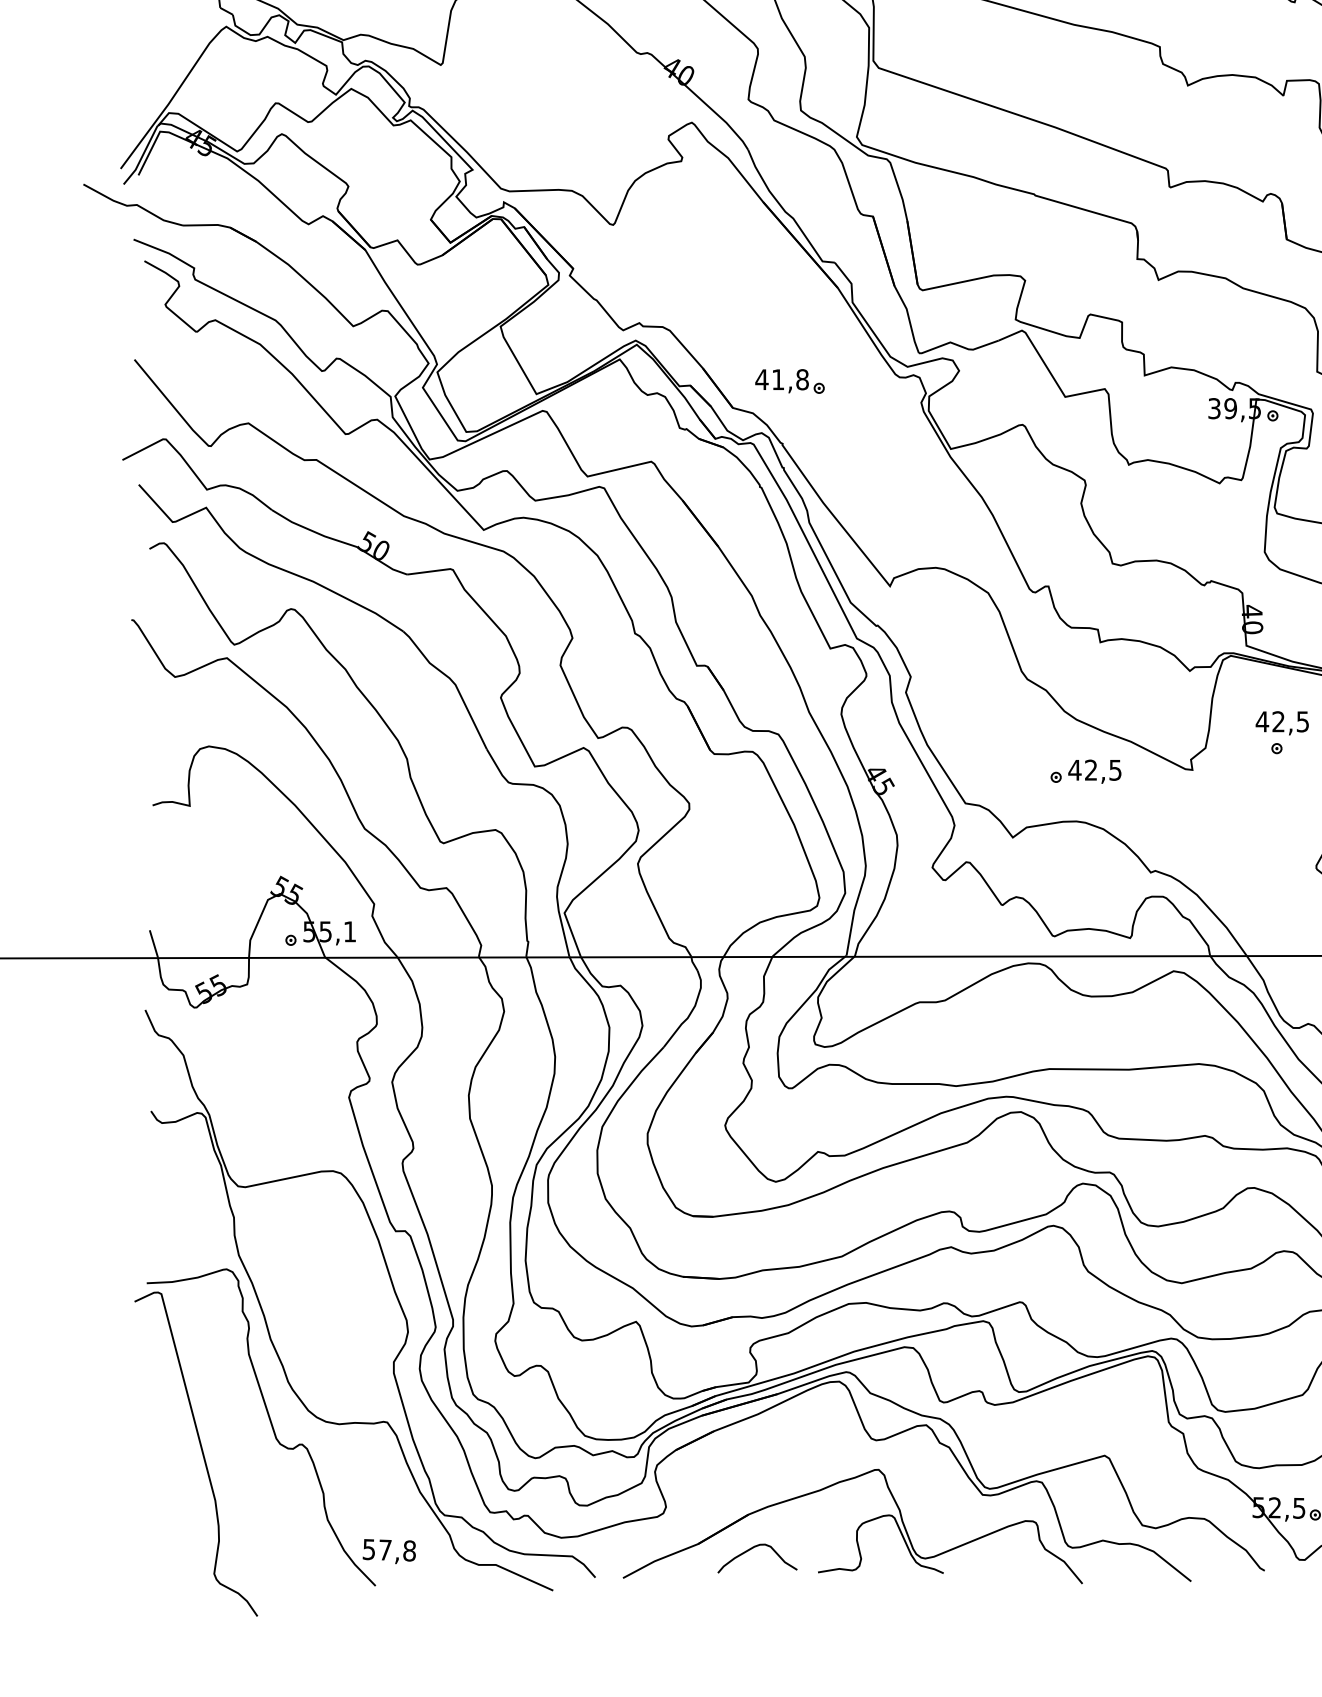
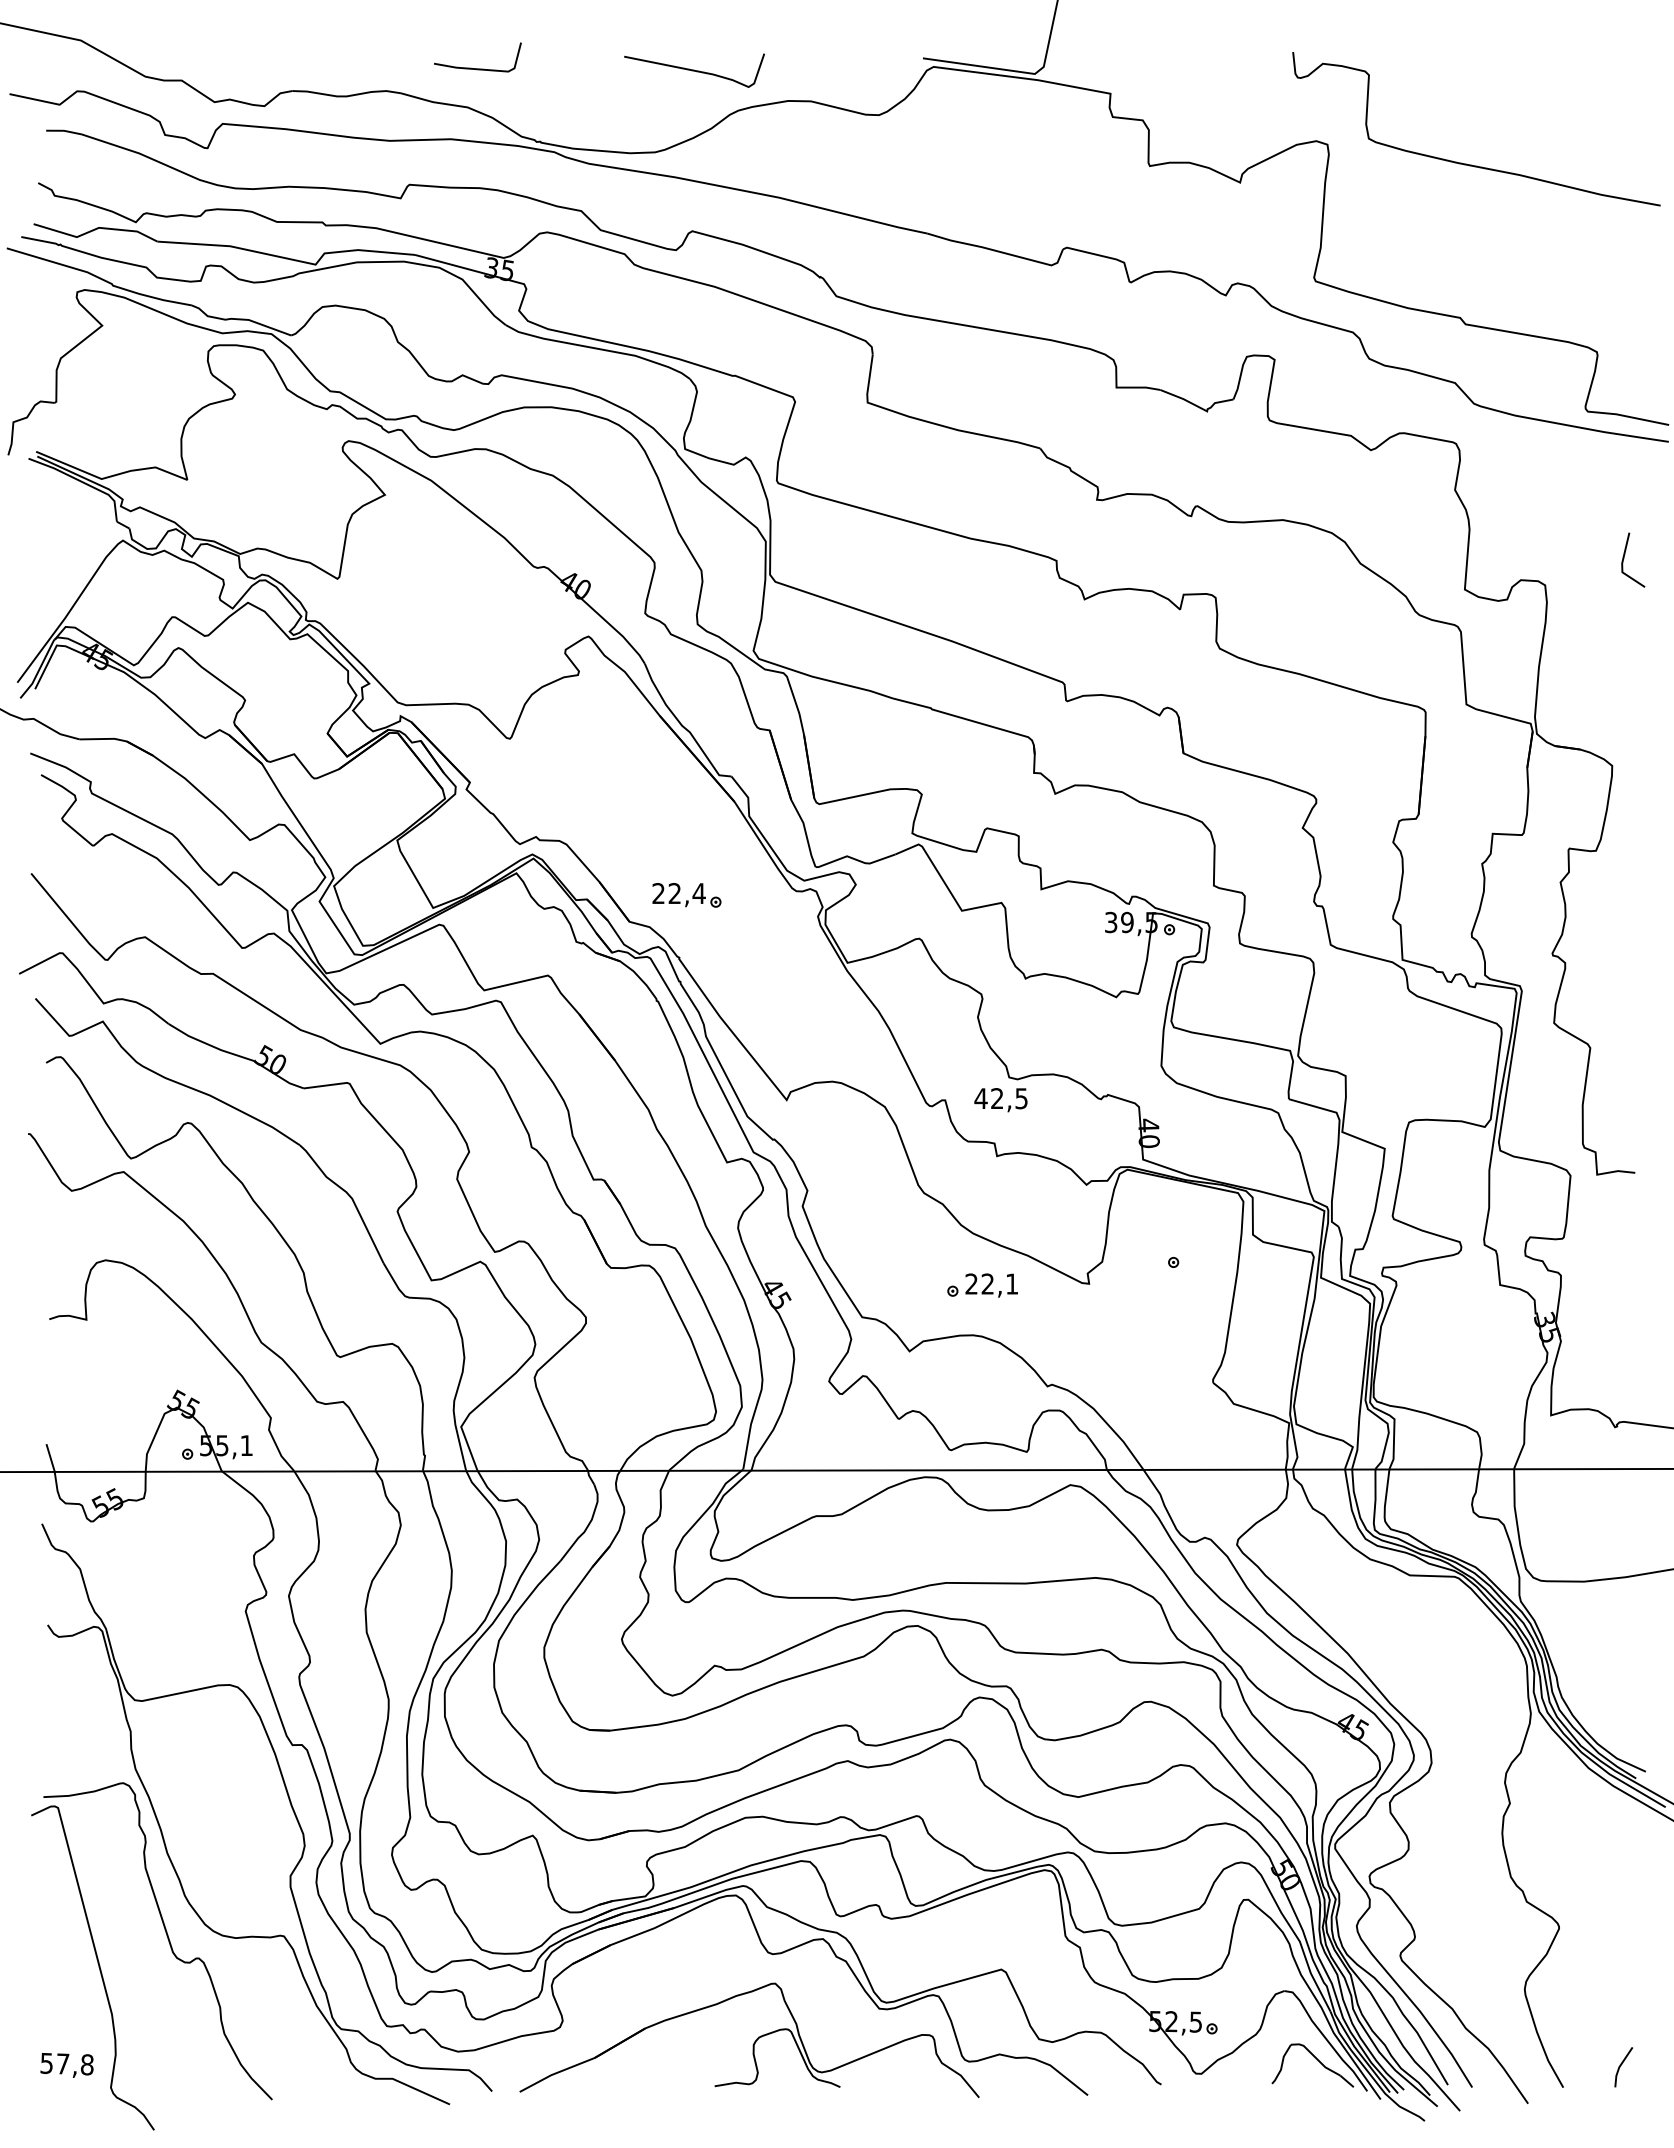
text: (781, 379) -> (678, 893), 41,8 -> 22,4
text: (1281, 723) -> (1000, 1100), moved
text: (1094, 769) -> (991, 1283), 42,5 -> 22,1
curve: (753, 1548) -> (650, 2062), removed
text: (388, 1551) -> (66, 2065), moved

